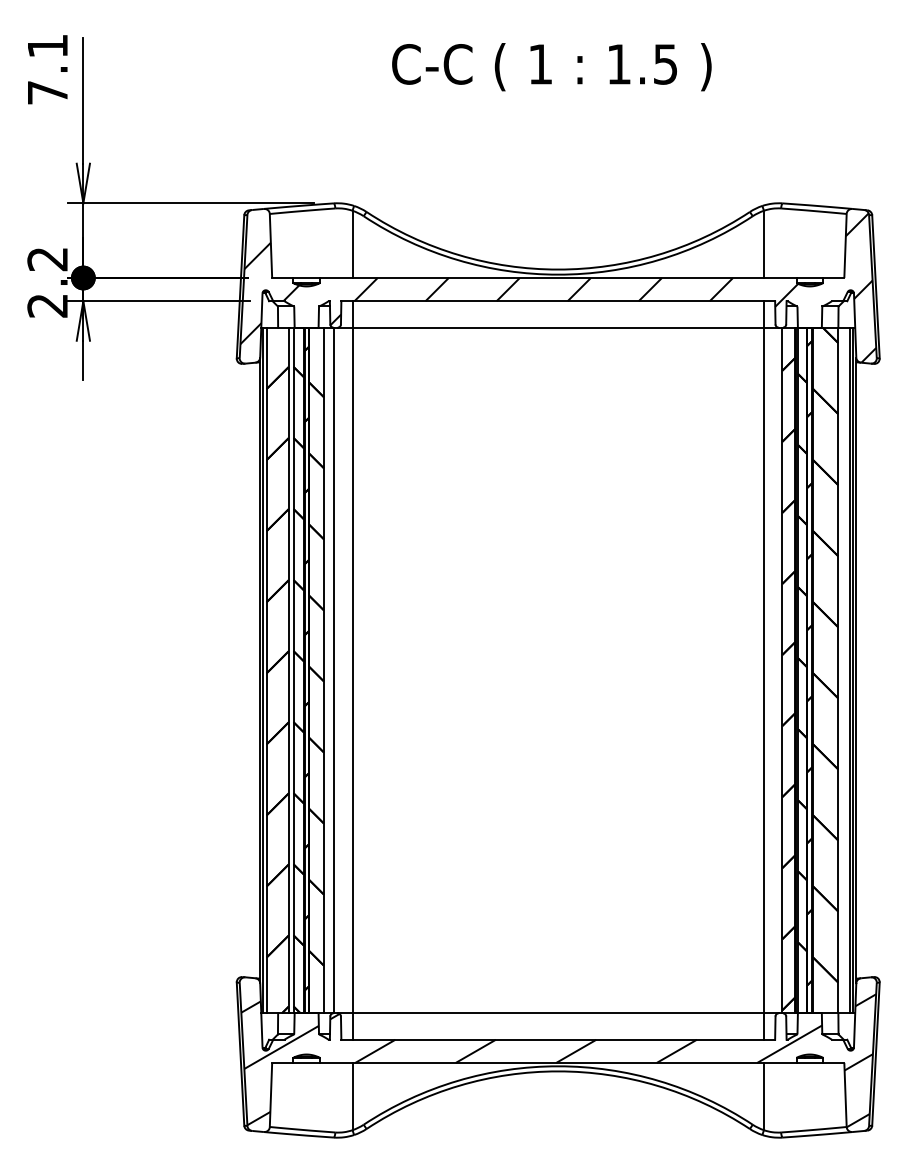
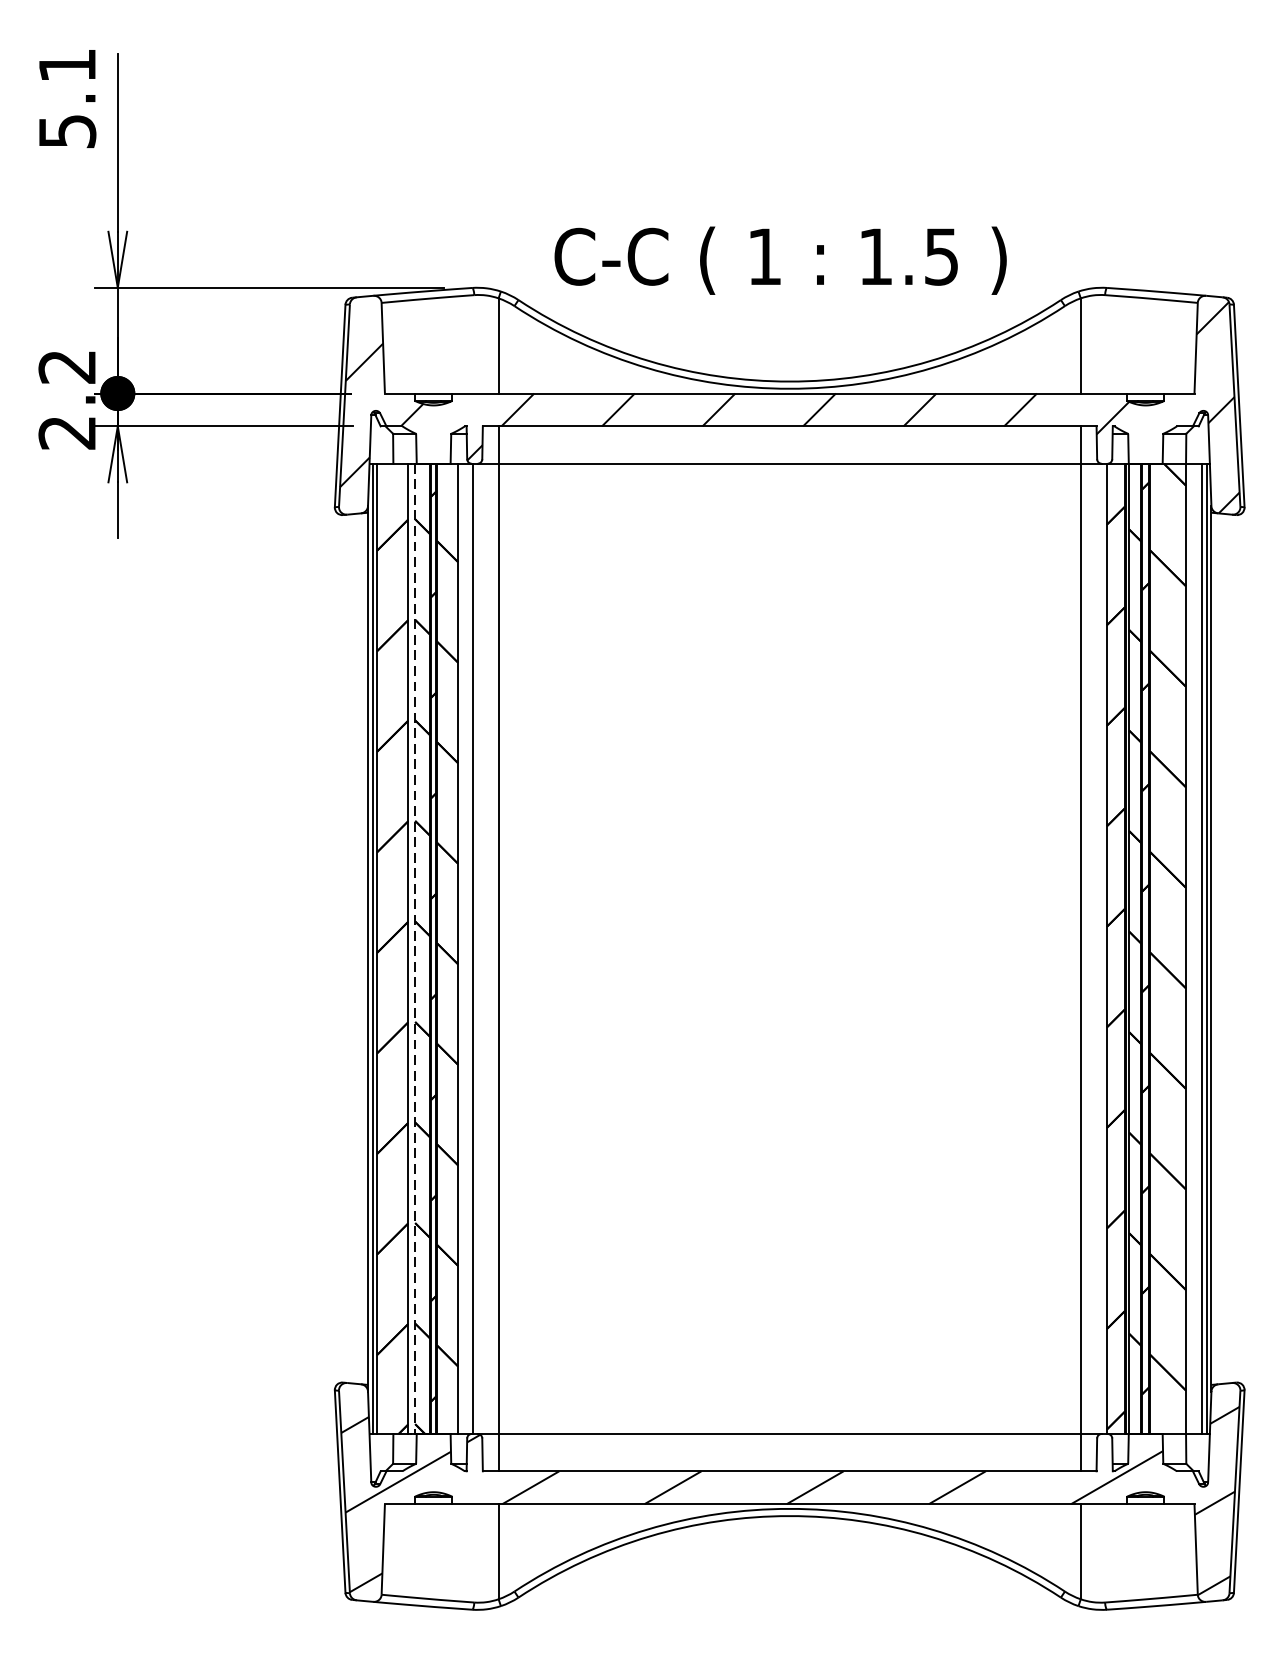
text: (551, 67) -> (780, 261), moved
text: (48, 92) -> (68, 131), 7.1 -> 5.1
line: (293, 670) -> (415, 948), solid -> dashed

